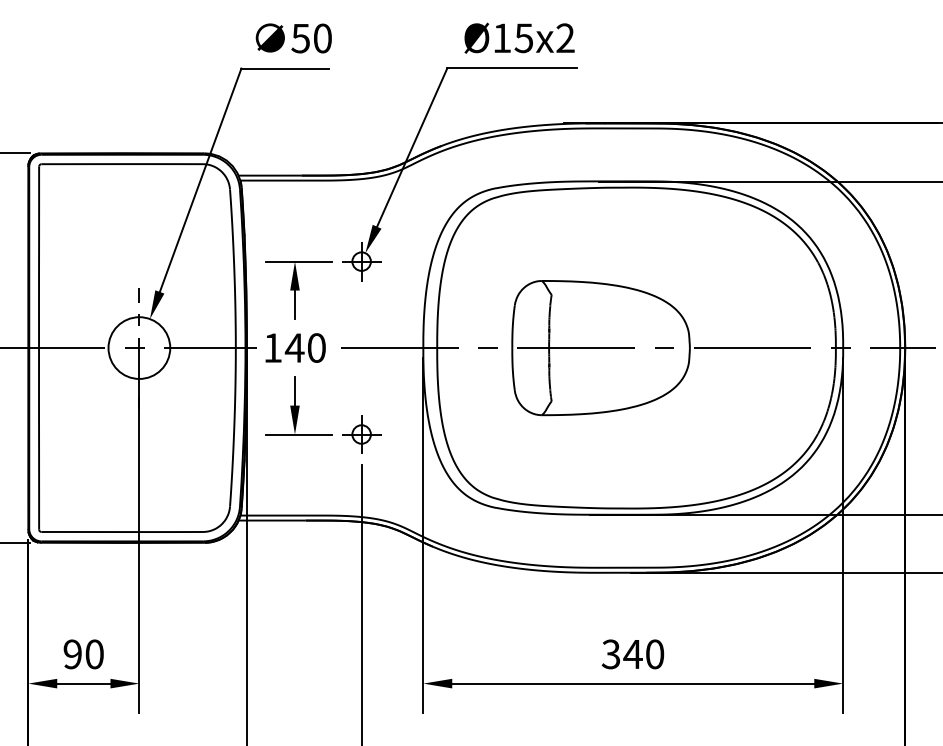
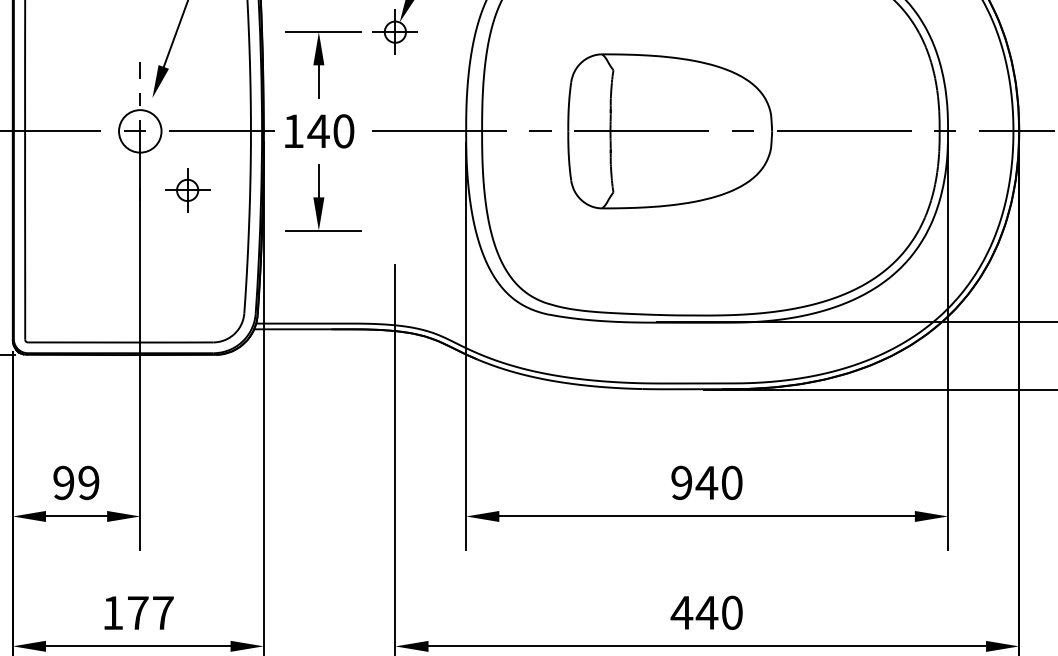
circle: (139, 347) -> (140, 130), size x0.6
part: (361, 434) -> (187, 190), moved
text: (94, 654) -> (88, 483), 90 -> 99
text: (610, 654) -> (680, 483), 340 -> 940

